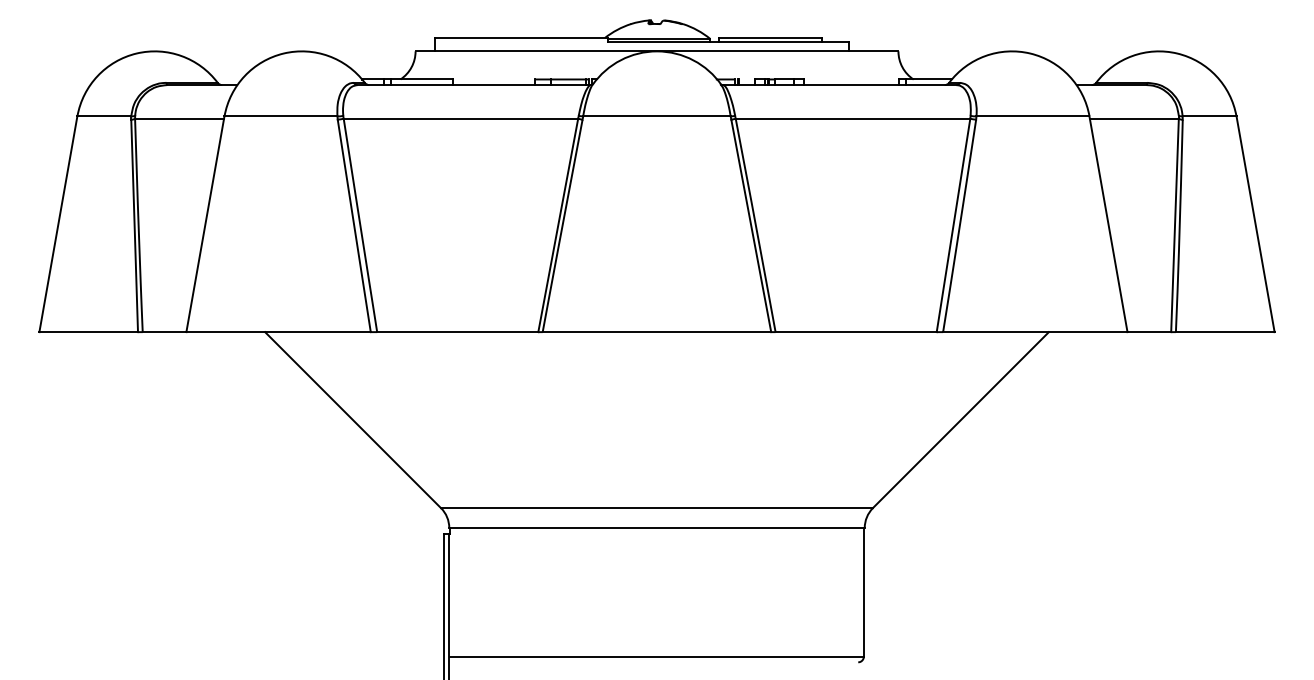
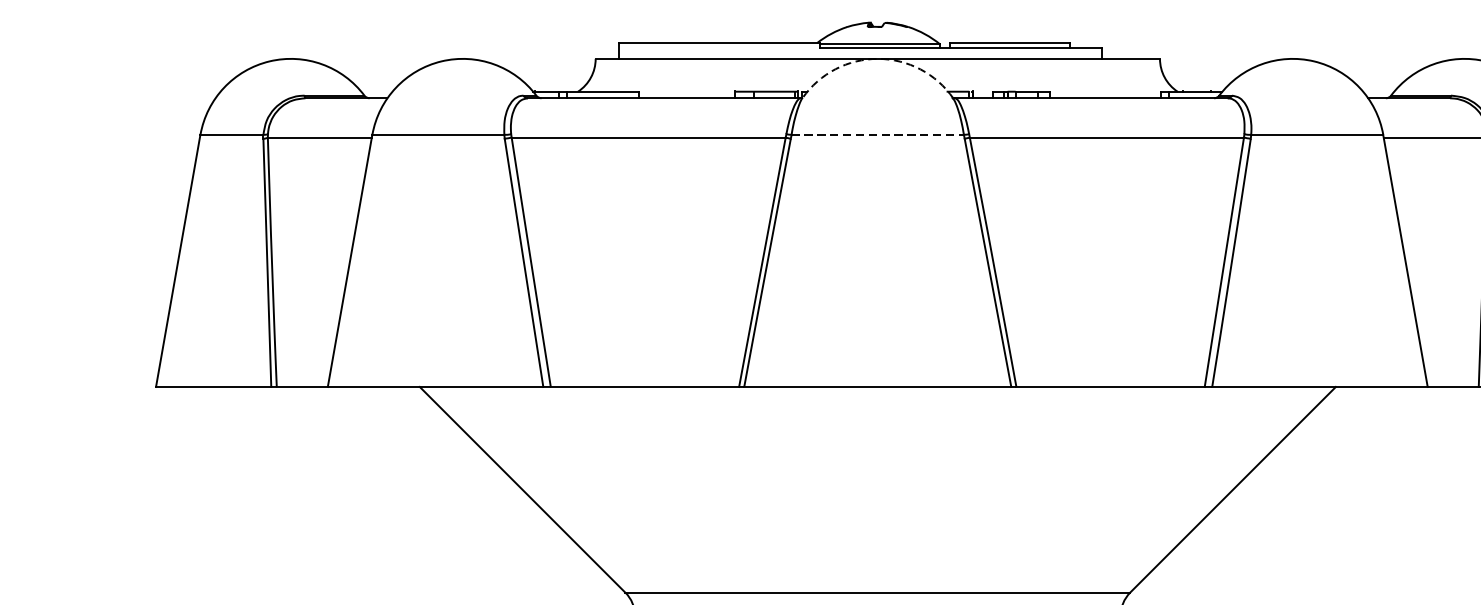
arc: (657, 51) -> (878, 59), solid -> dashed
line: (656, 116) -> (877, 134), solid -> dashed

